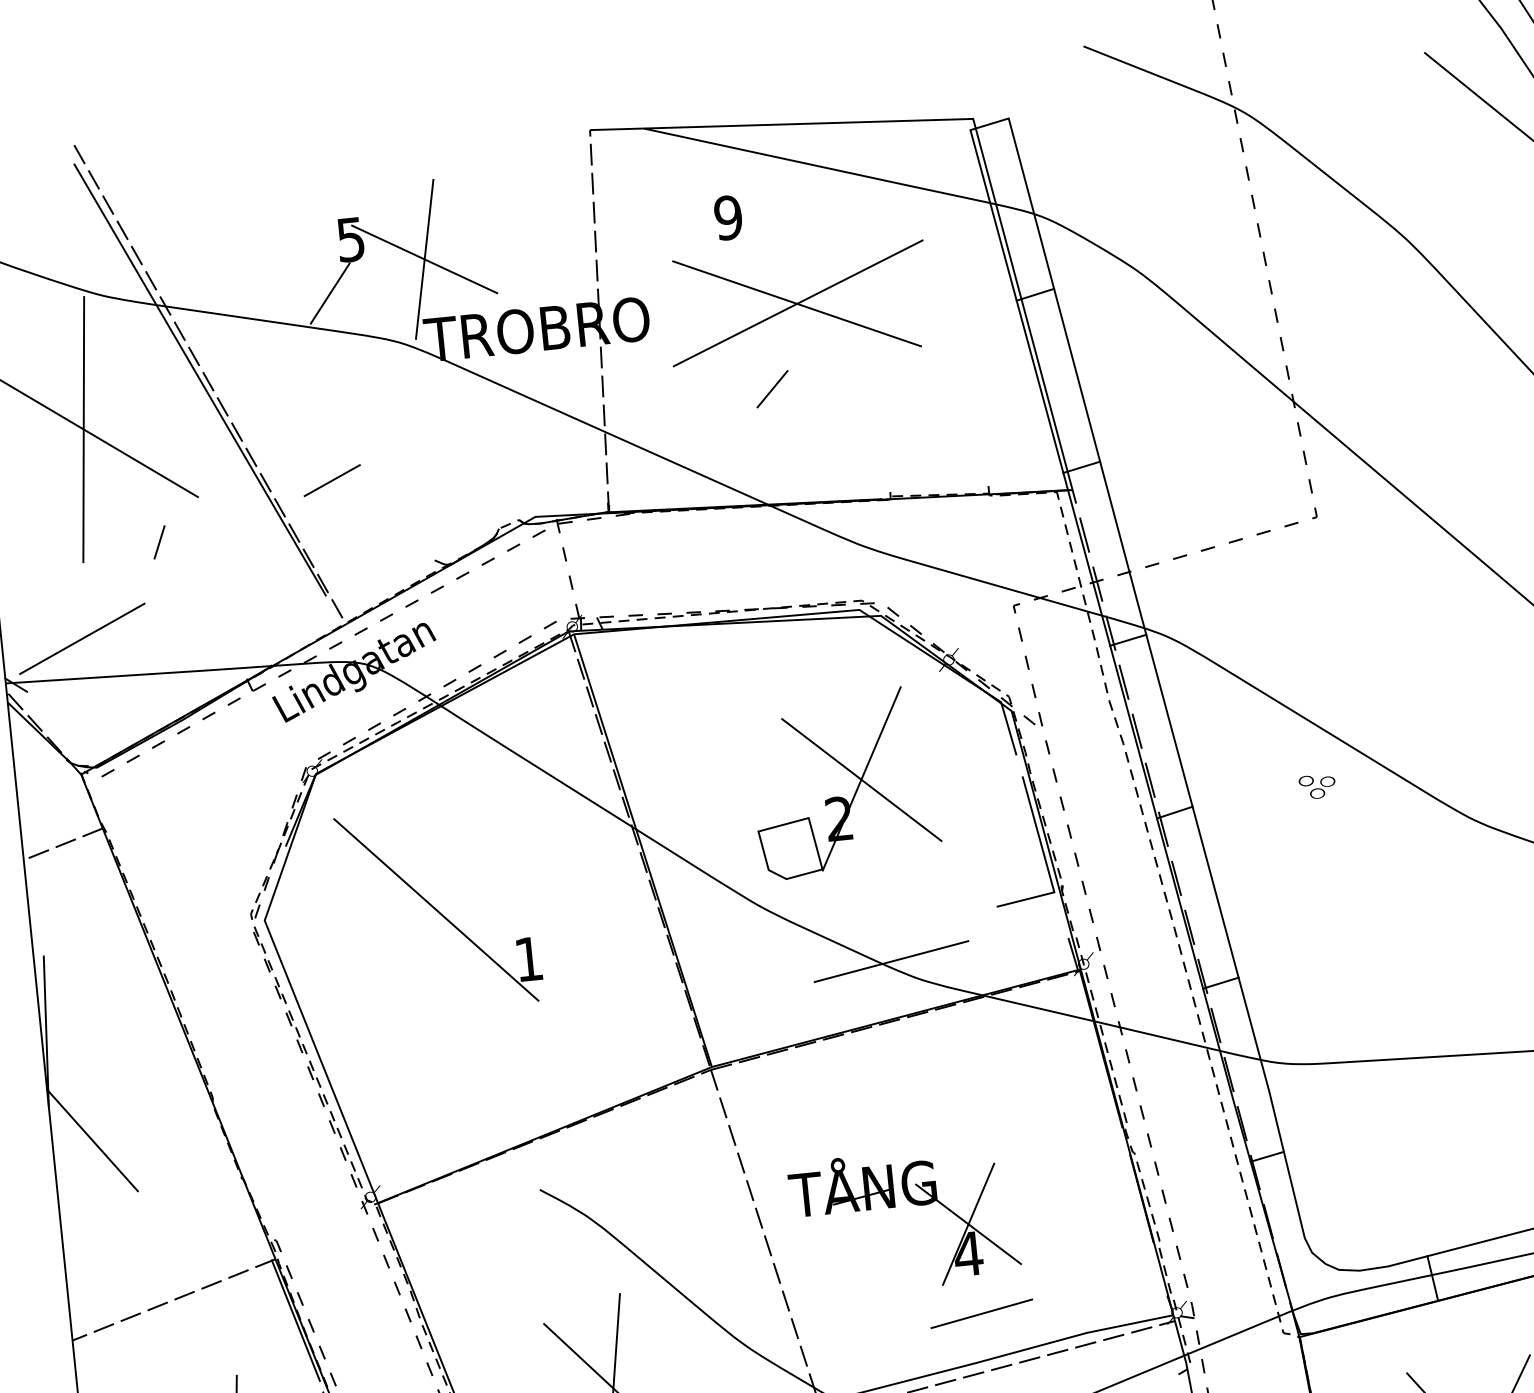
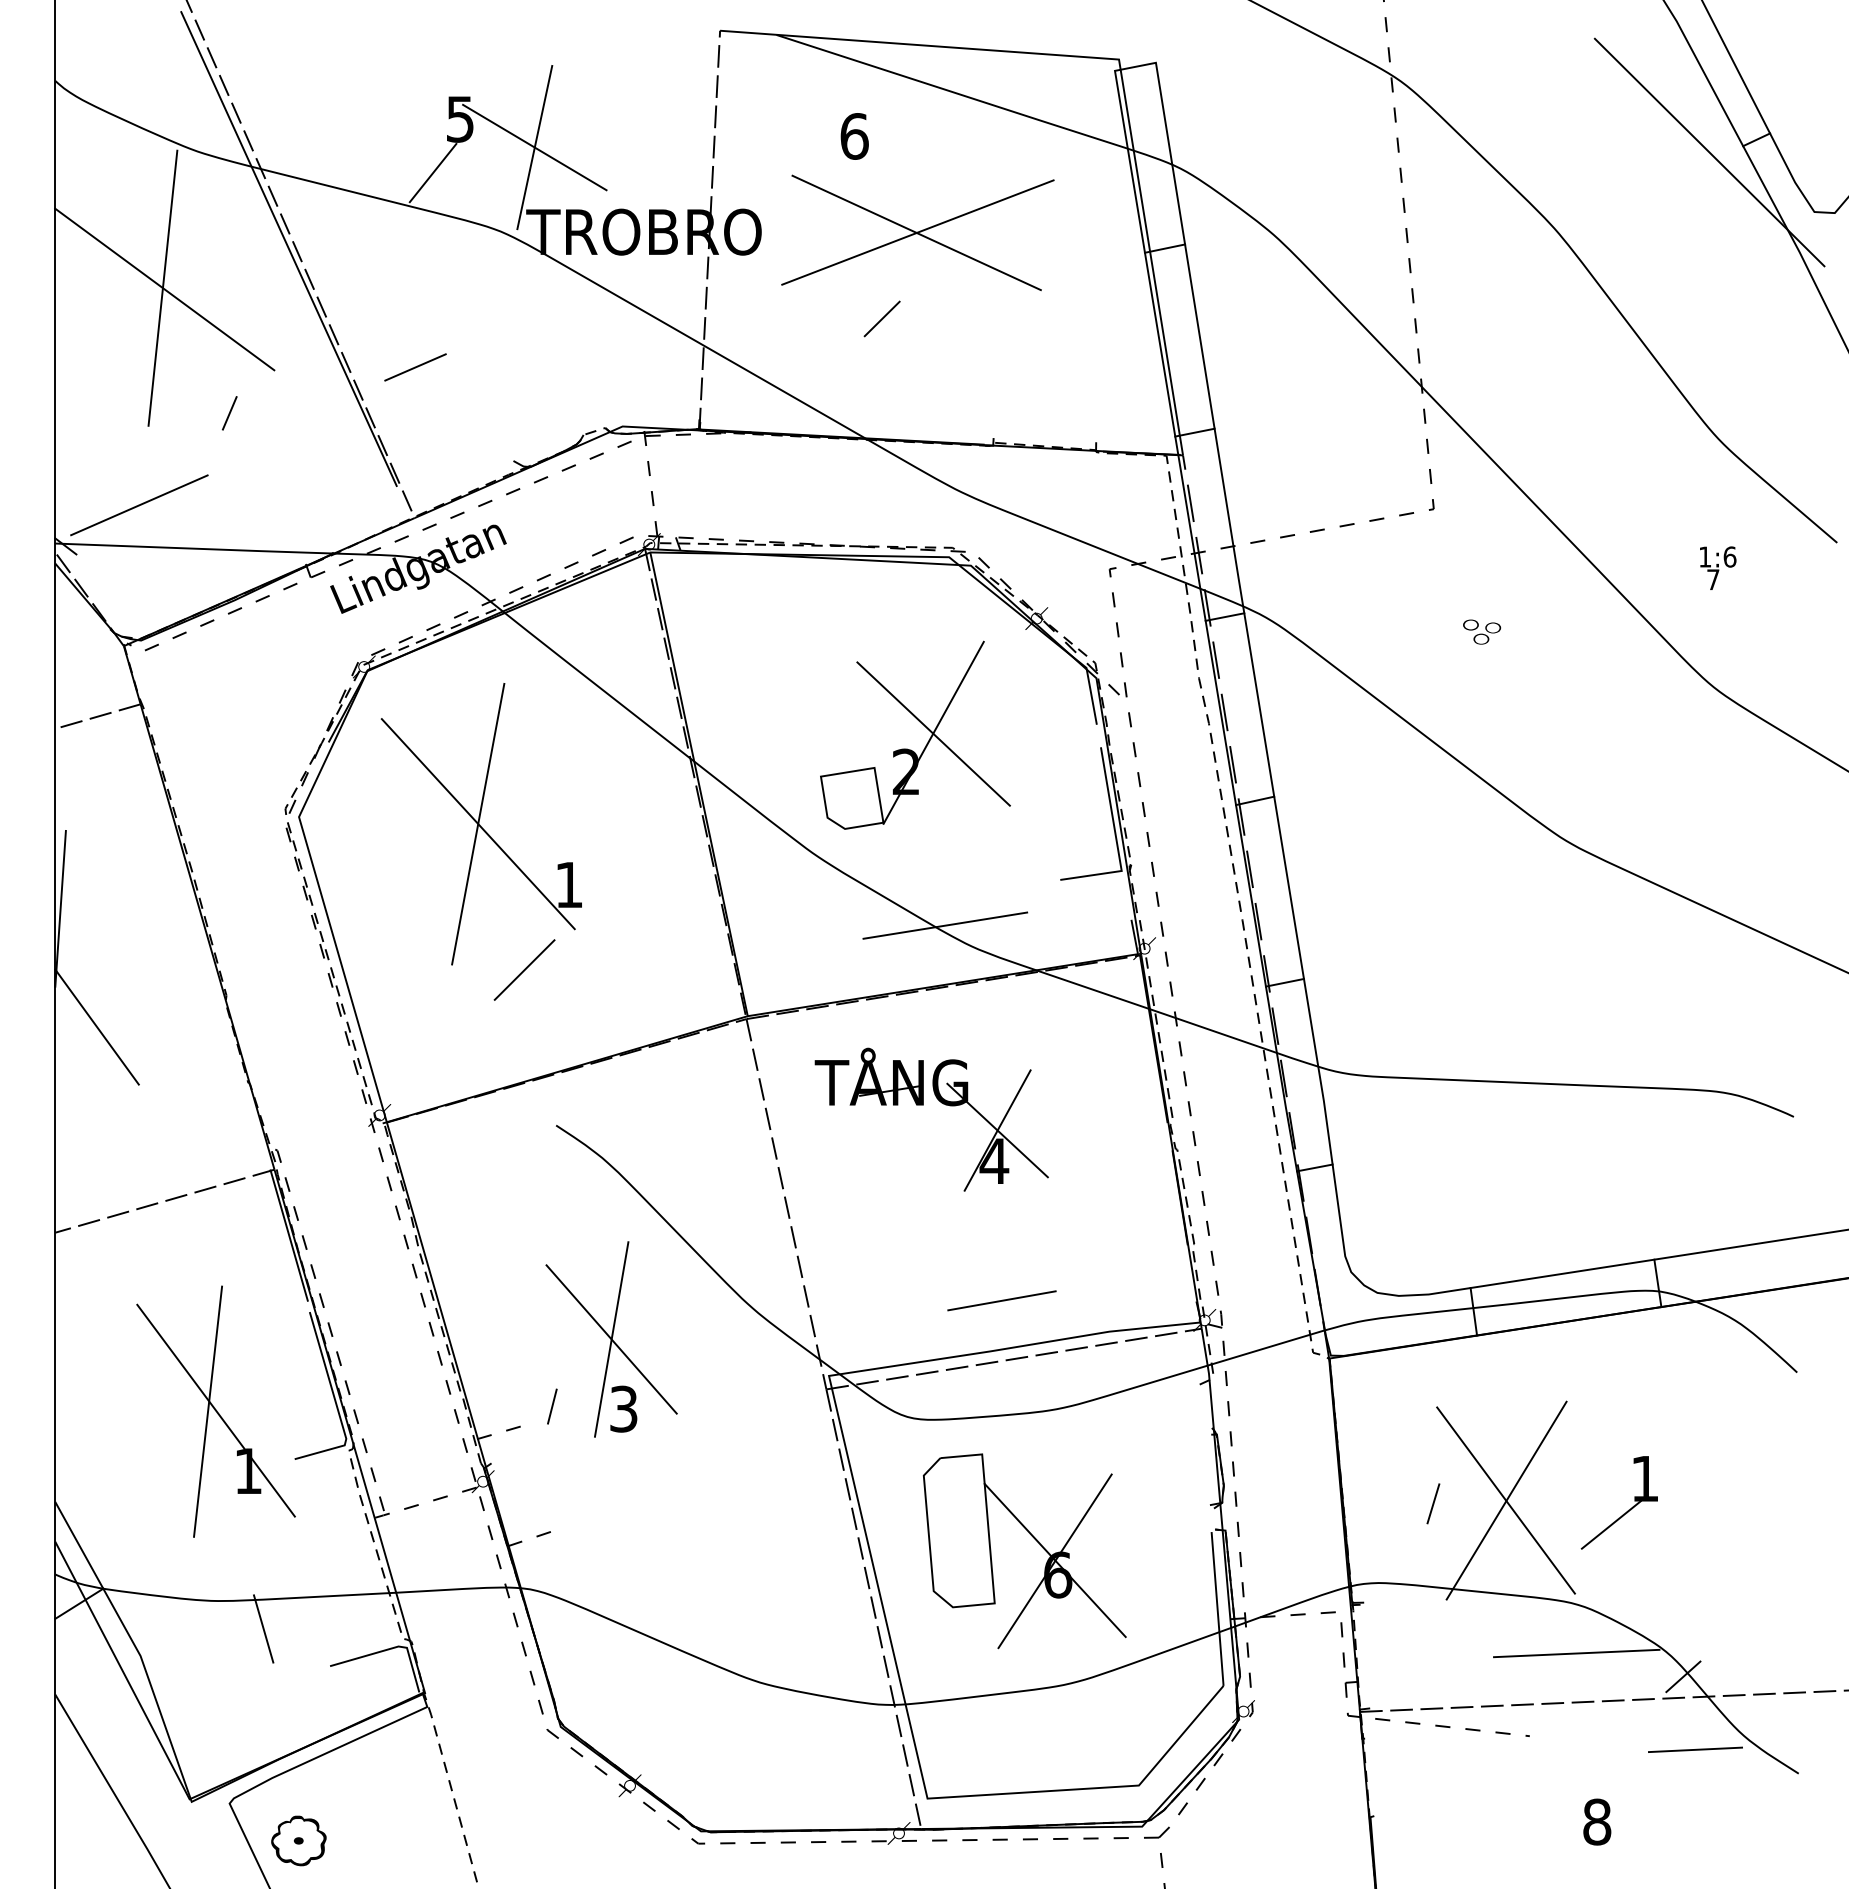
text: (728, 217) -> (854, 136), 9 -> 6
part: (1317, 786) -> (1482, 631), moved
line: (436, 909) -> (478, 823), added
line: (494, 1044) -> (524, 969), added
part: (895, 1207) -> (923, 1105), moved

